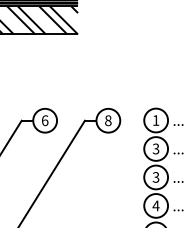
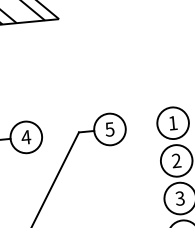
text: (44, 120) -> (25, 137), 6 -> 4
text: (108, 120) -> (110, 129), 8 -> 5
text: (155, 149) -> (175, 161), 3 -> 2

